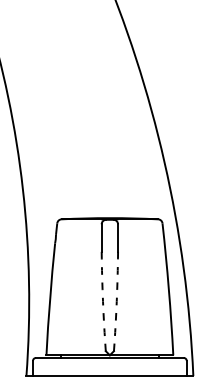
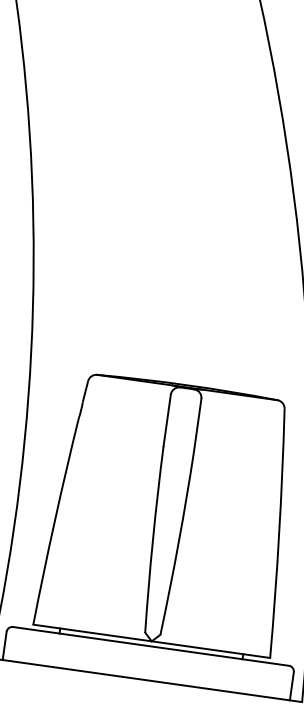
arc: (103, 301) -> (153, 539), dashed -> solid
arc: (116, 301) -> (178, 542), dashed -> solid

